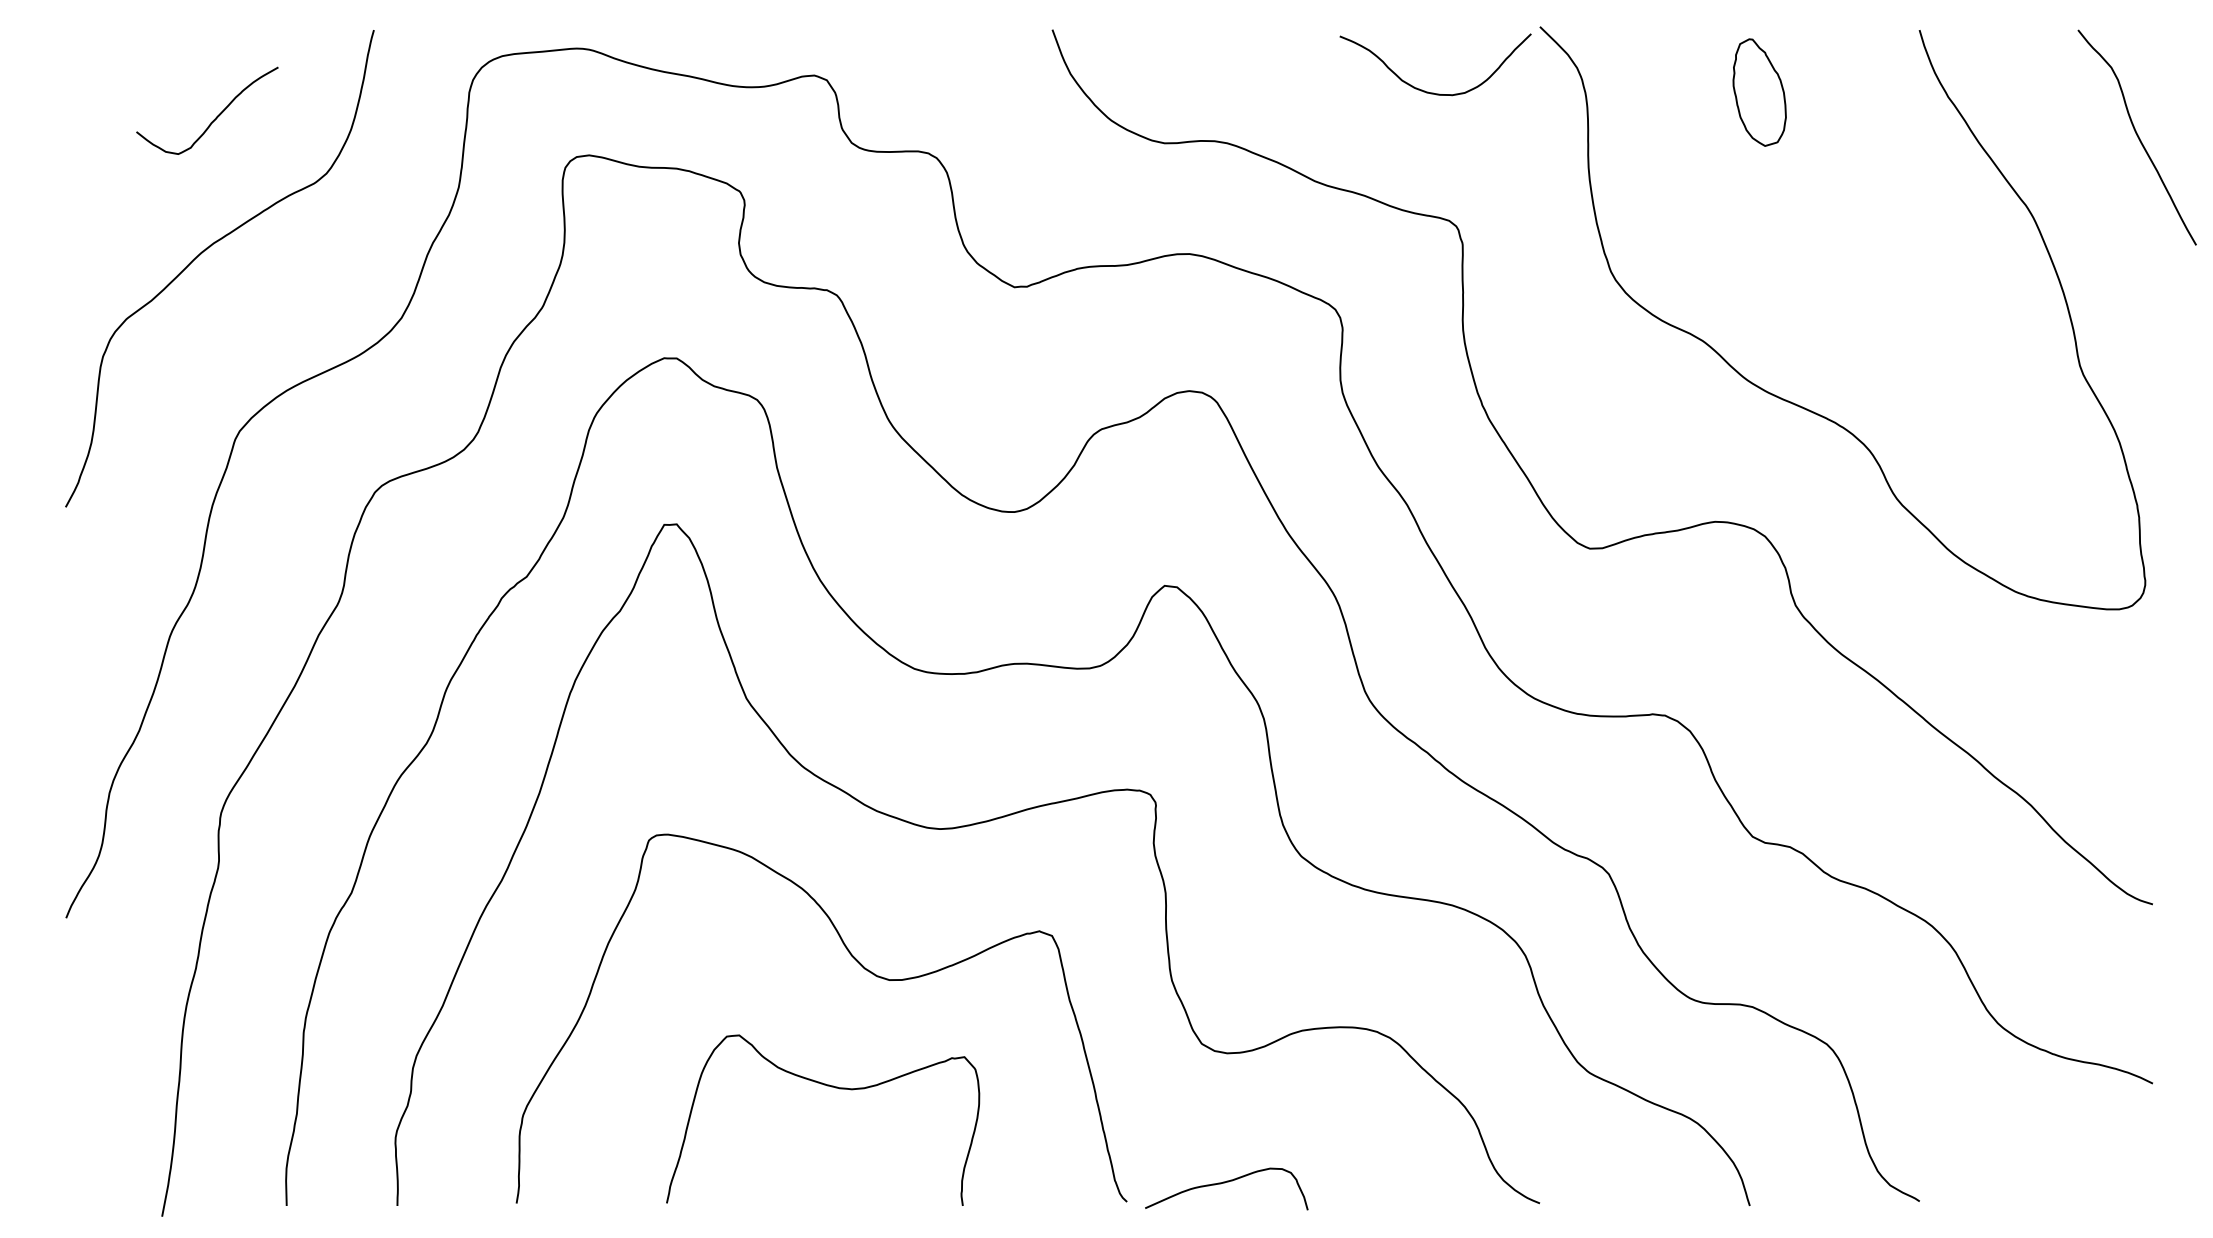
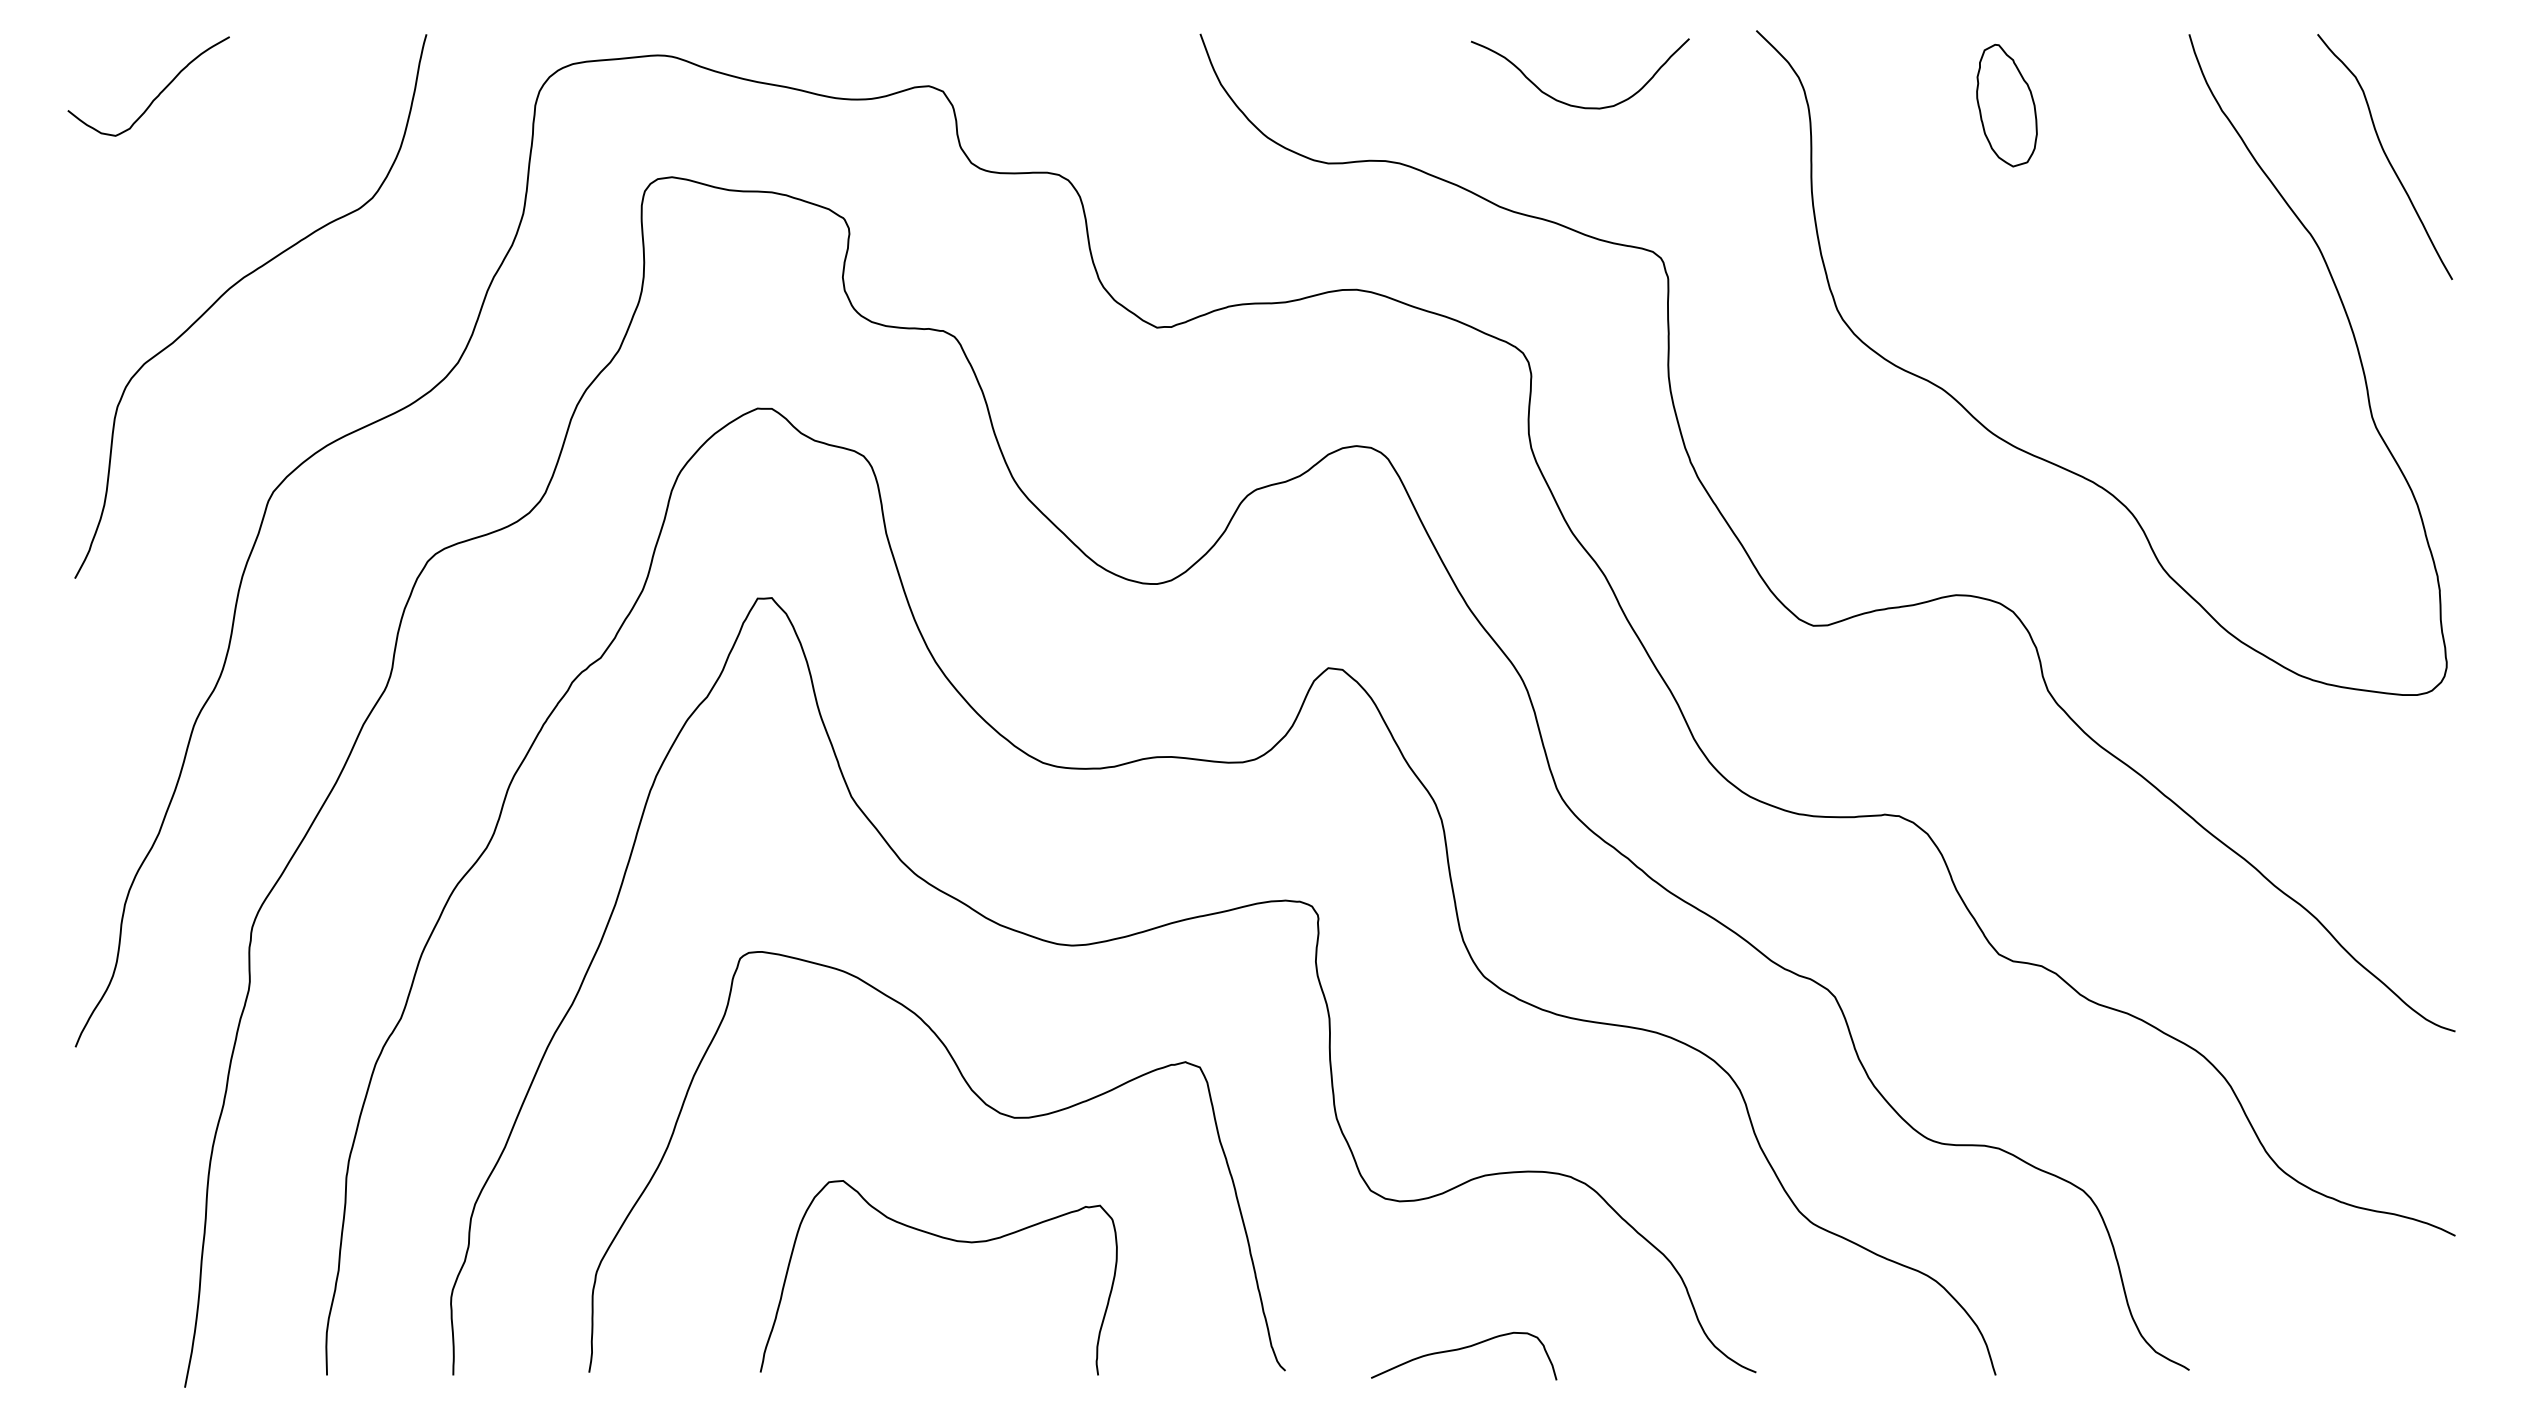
curve: (1428, 91) -> (1572, 104), moved
curve: (215, 117) -> (157, 94), moved
curve: (2137, 137) -> (2385, 156), moved
curve: (1225, 1183) -> (1462, 1349), moved

